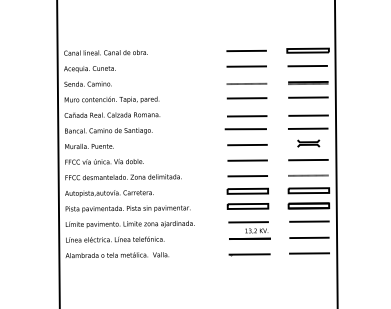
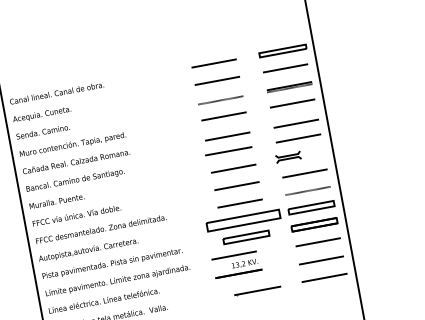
part: (308, 143) -> (288, 157), moved
part: (247, 190) -> (242, 219), size x1.6
part: (249, 230) -> (236, 264), moved

